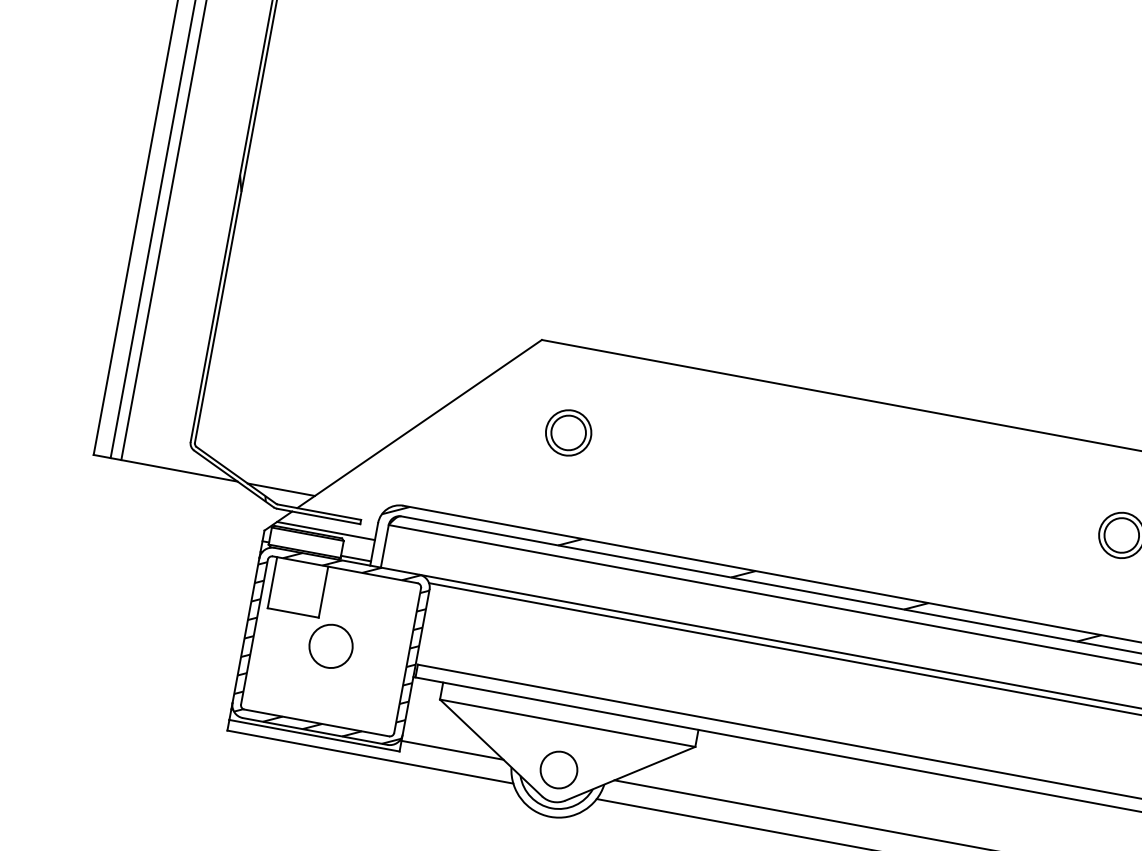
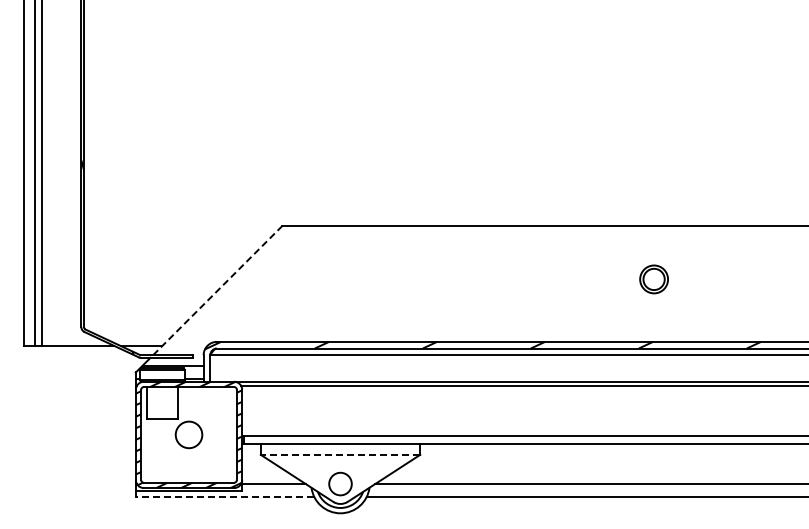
line: (419, 423) -> (217, 290), solid -> dashed
part: (568, 433) -> (308, 279), removed
line: (567, 722) -> (340, 454), solid -> dashed
line: (369, 757) -> (224, 497), solid -> dashed

